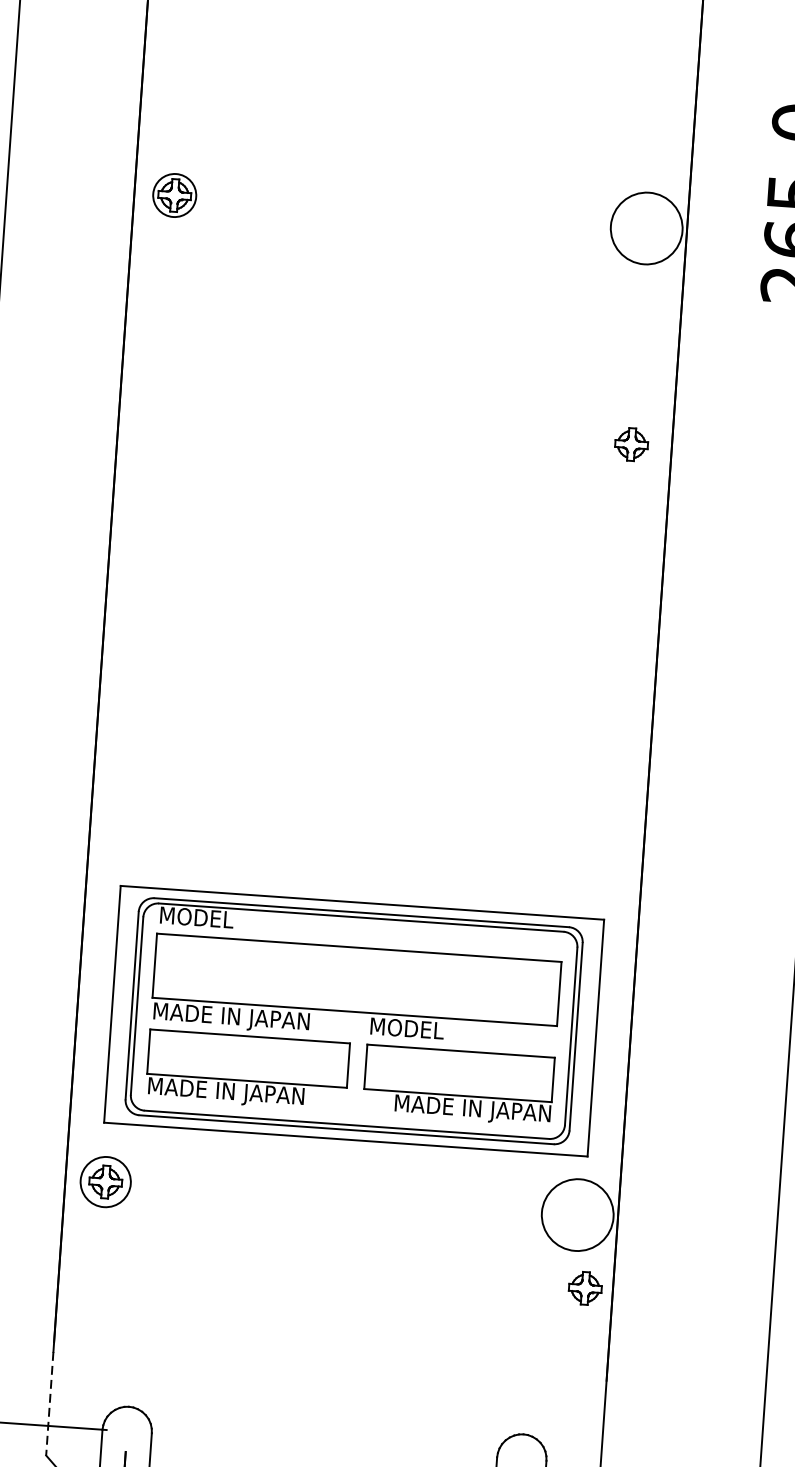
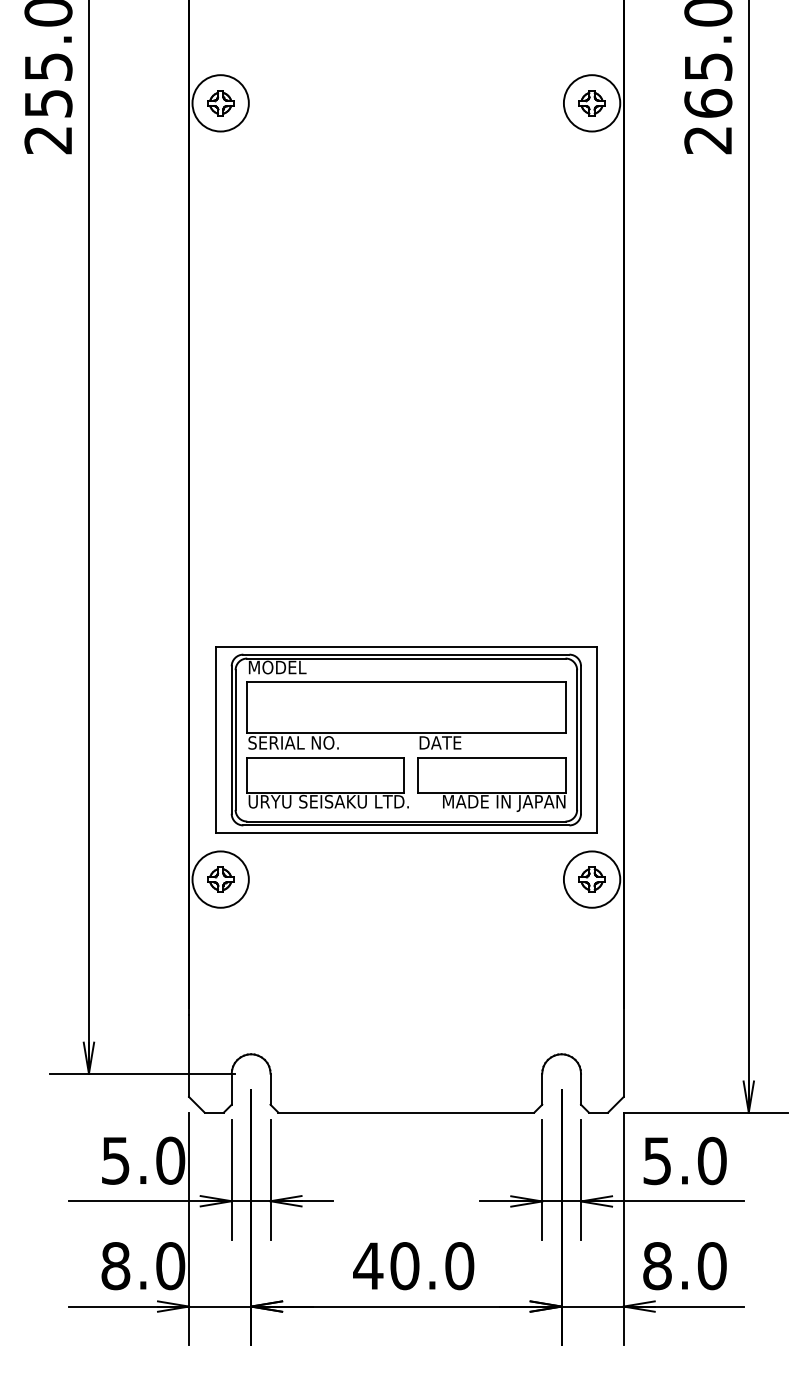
circle: (174, 195) -> (220, 103), size x1.67
part: (630, 444) -> (591, 103), moved
text: (230, 1018) -> (309, 744), MADE IN JAPAN -> SERIAL NO.
text: (408, 1028) -> (449, 742), MODEL -> DATE
text: (249, 1093) -> (328, 802), MADE IN JAPAN -> URYU SEISAKU LTD.
circle: (105, 1181) -> (220, 879), size x1.43
part: (584, 1288) -> (591, 879), moved
line: (50, 1404) -> (189, 1056), dashed -> solid

